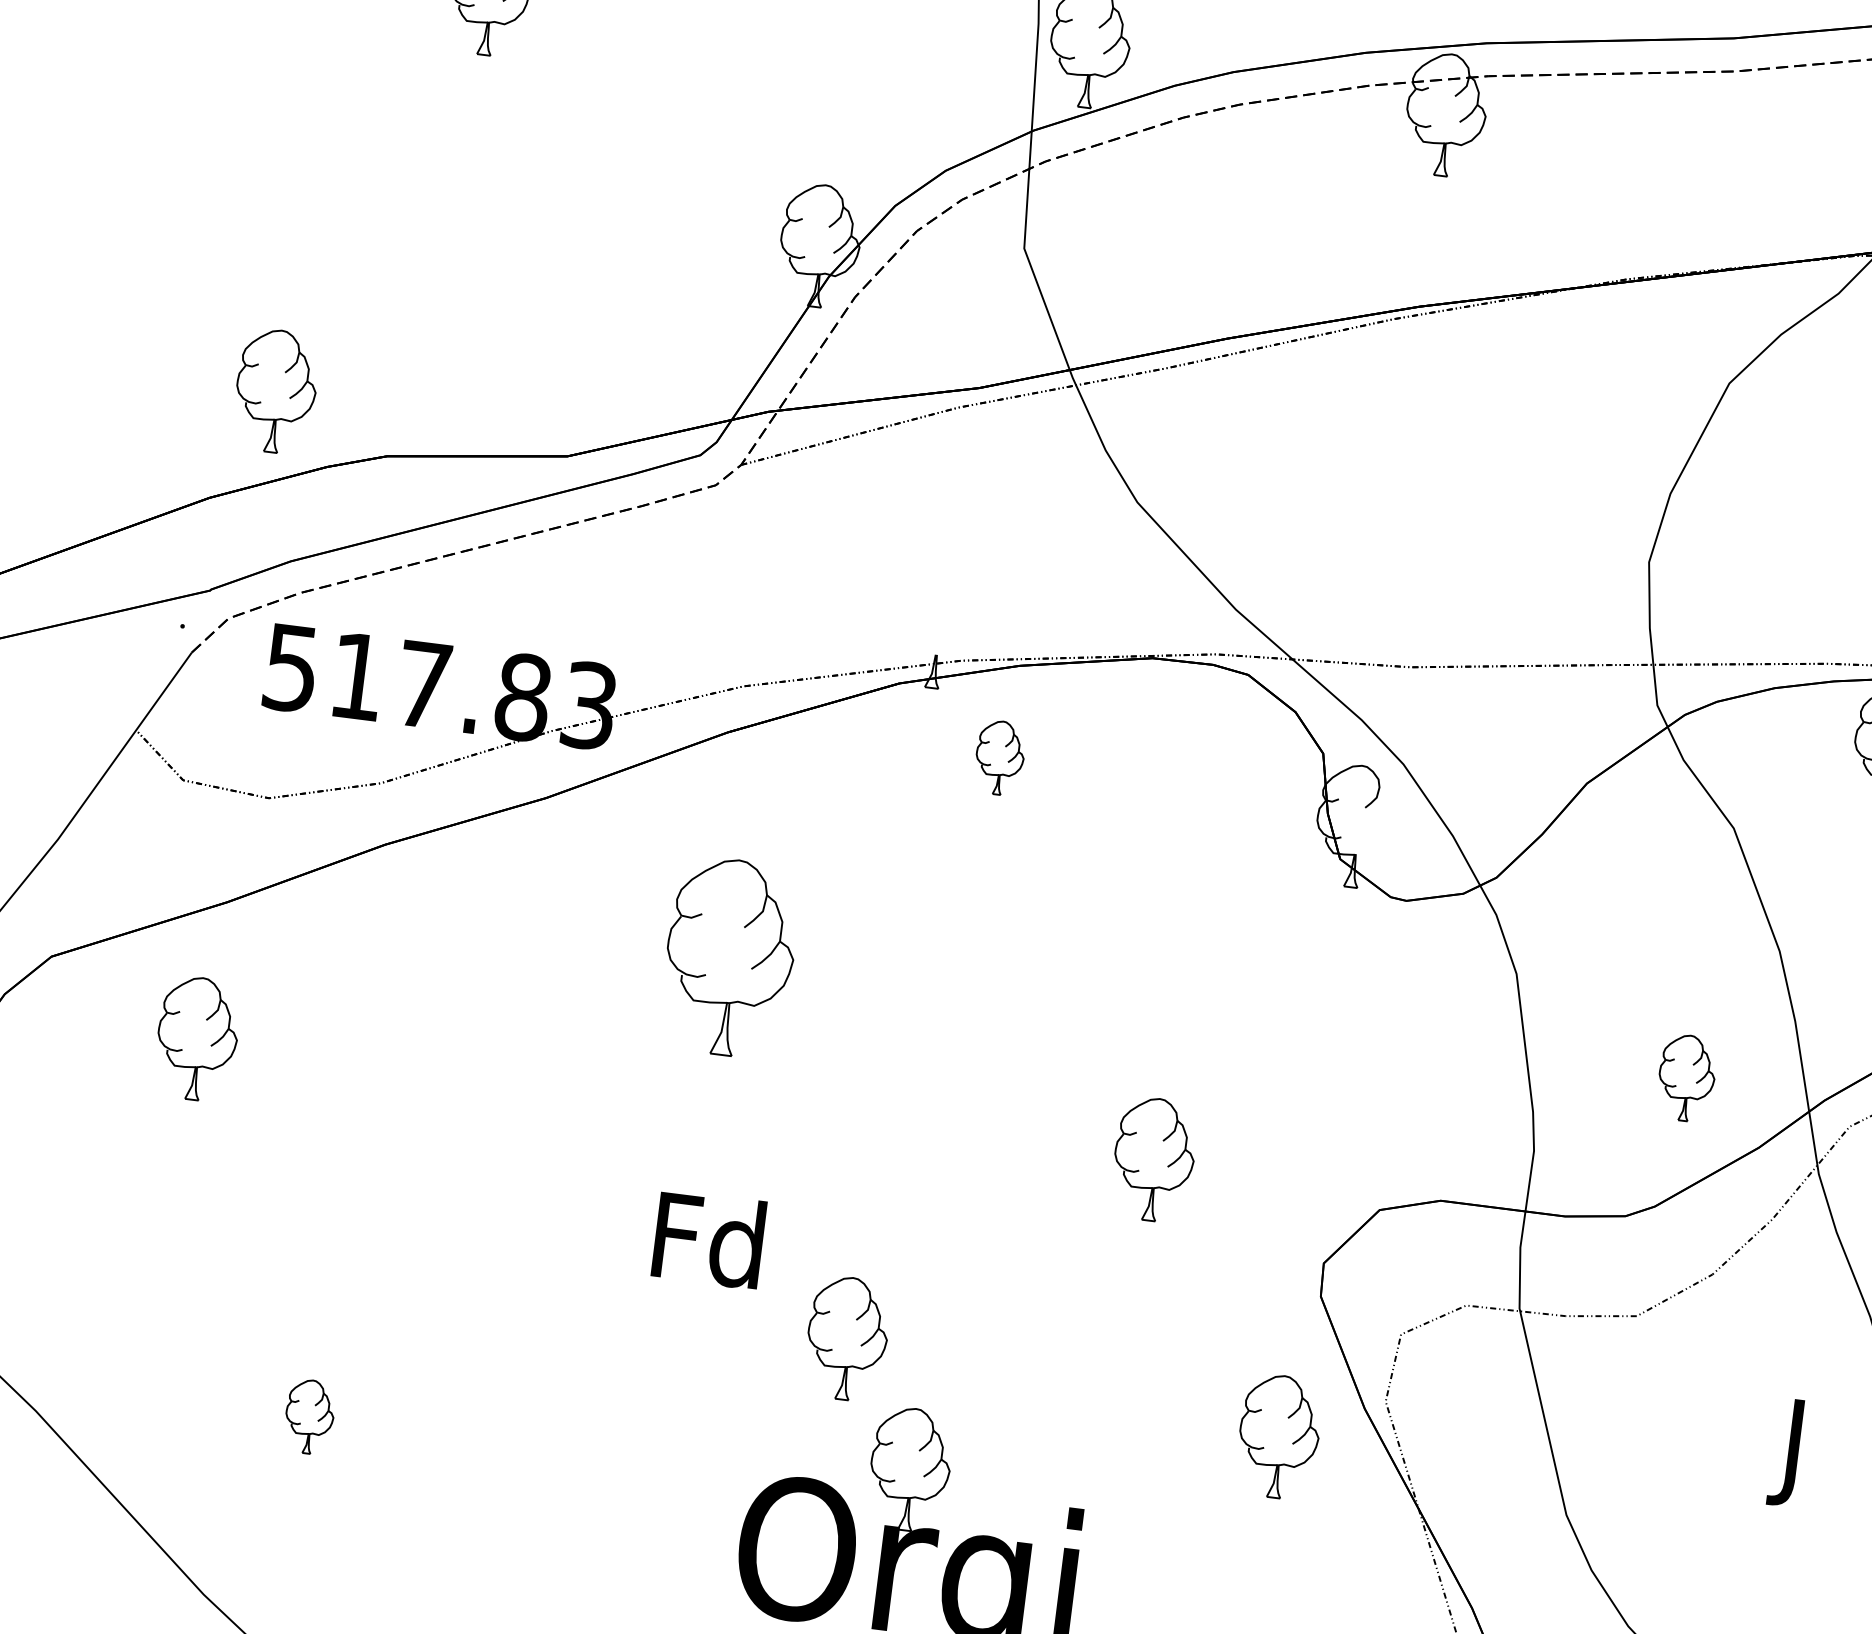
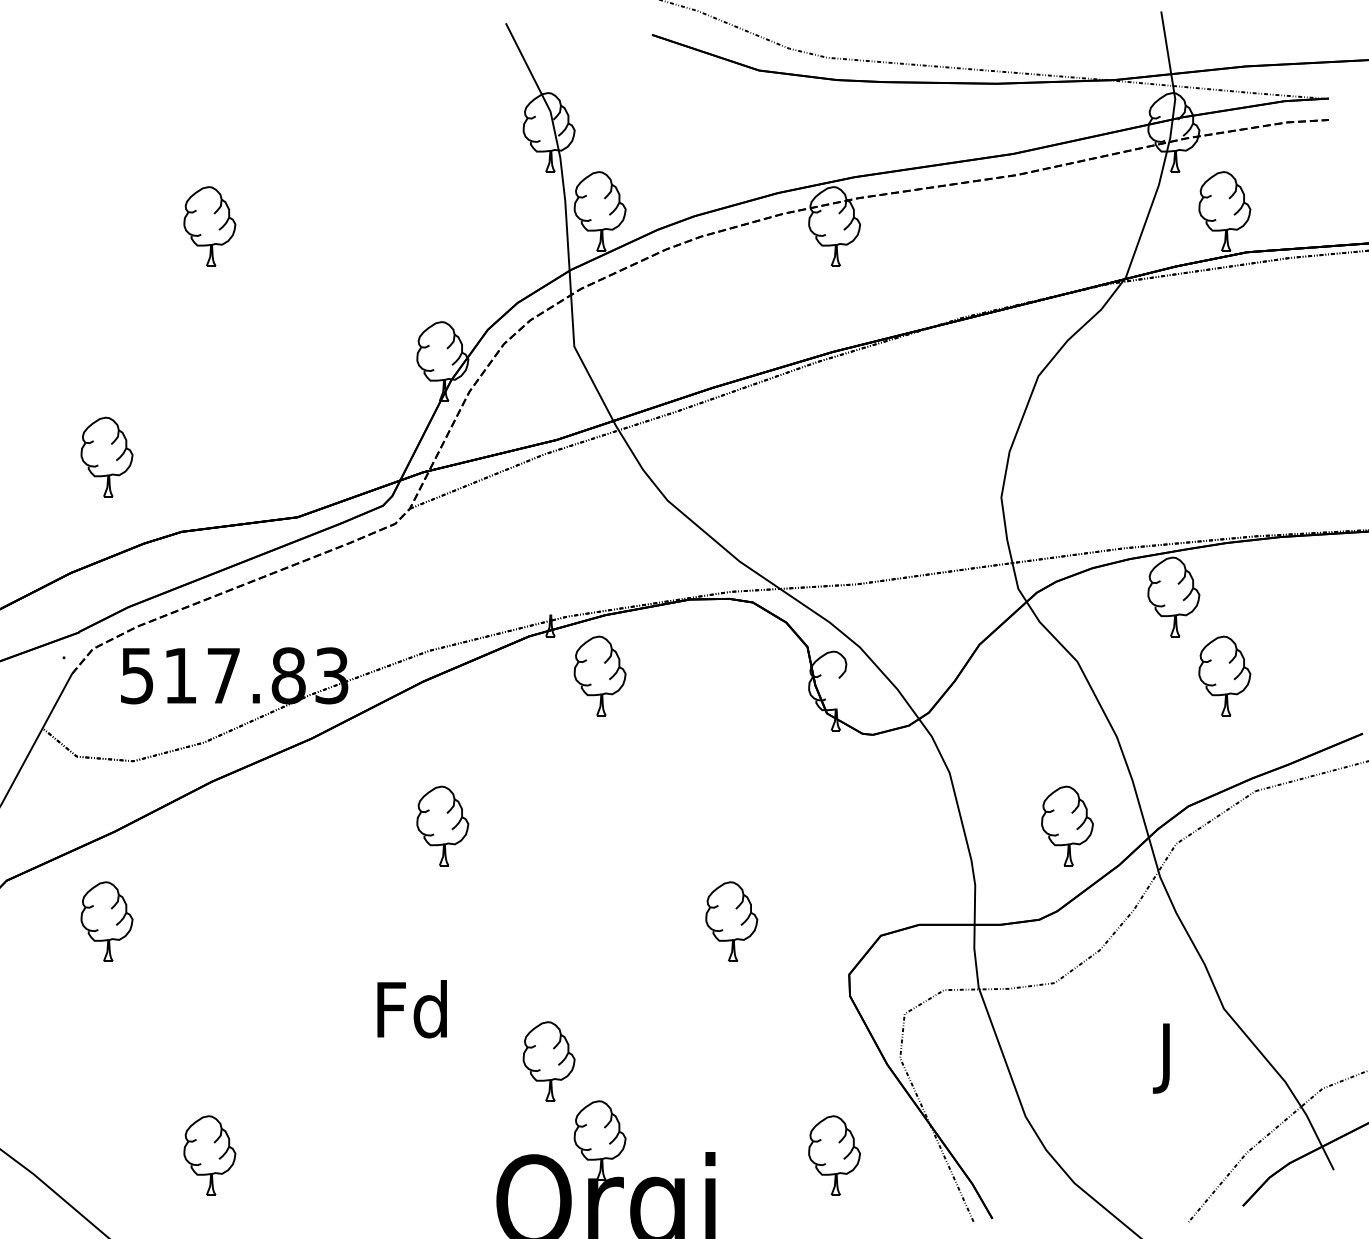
part: (275, 390) -> (106, 456), moved
part: (999, 757) -> (599, 675), size x1.67
part: (729, 956) -> (442, 825), size x0.62
part: (1686, 1077) -> (1067, 825), size x1.43
text: (707, 1239) -> (411, 1009), moved
part: (309, 1416) -> (209, 1155), size x1.67
part: (1279, 1436) -> (834, 1155), moved

